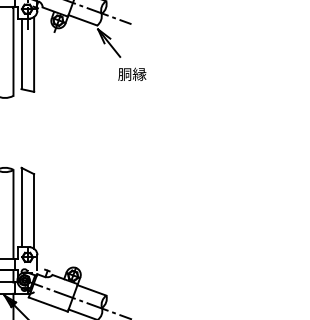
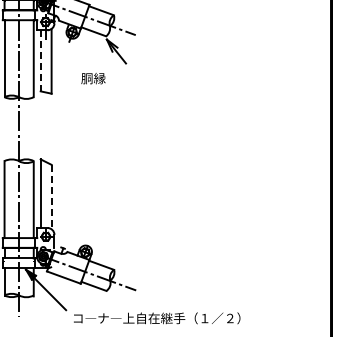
line: (21, 53) -> (40, 60), solid -> dashed
text: (132, 74) -> (93, 78), moved
line: (34, 211) -> (51, 197), solid -> dashed

